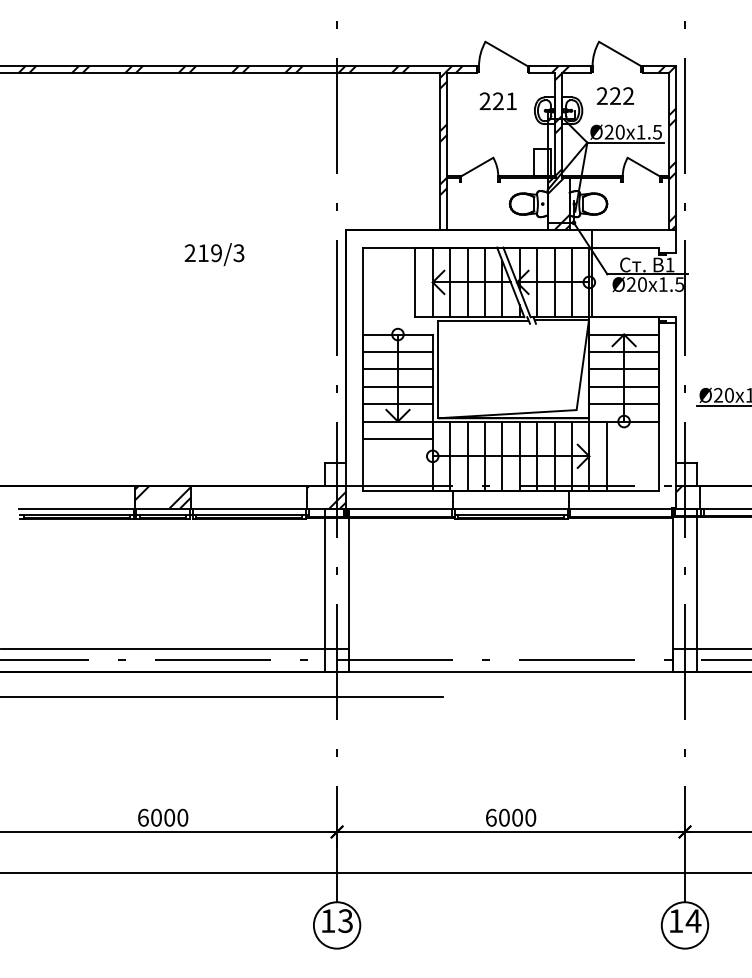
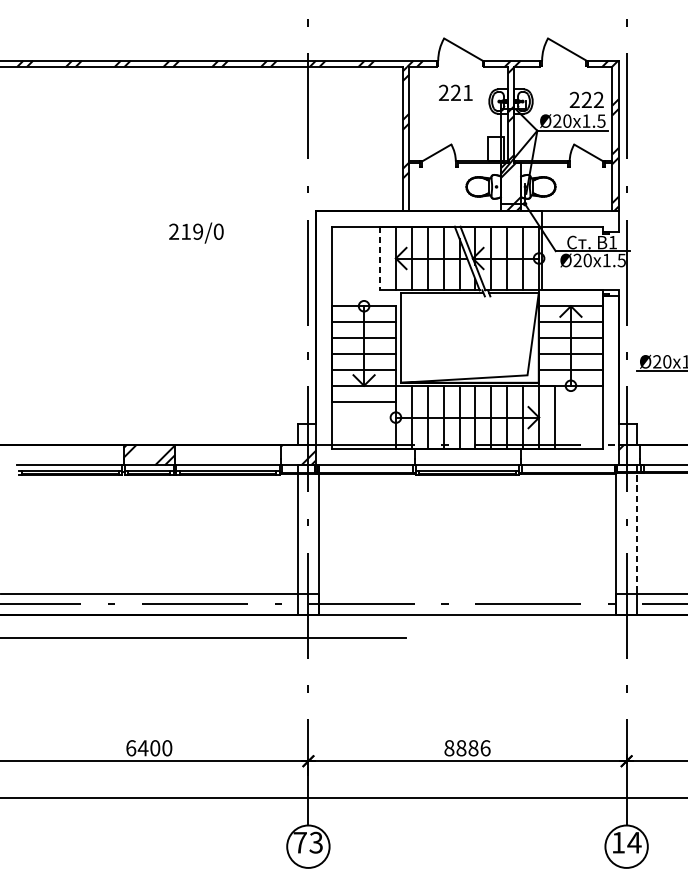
text: (614, 95) -> (585, 99), moved
text: (238, 253) -> (218, 232), 219/3 -> 219/0
line: (415, 282) -> (380, 258), solid -> dashed
line: (696, 579) -> (637, 530), solid -> dashed
text: (156, 817) -> (143, 747), 6000 -> 6400
text: (510, 817) -> (467, 747), 6000 -> 8886
text: (328, 920) -> (300, 842), 13 -> 73

